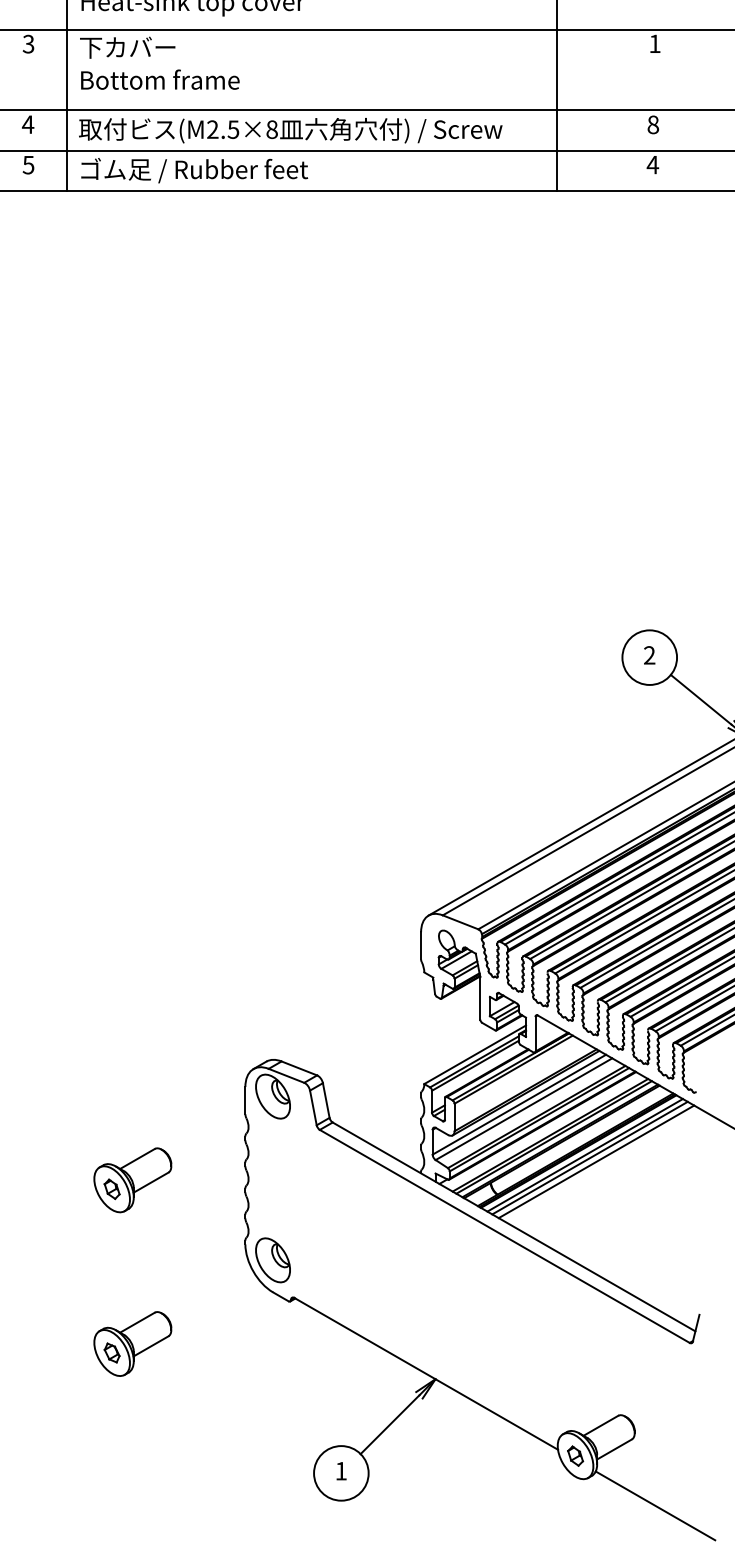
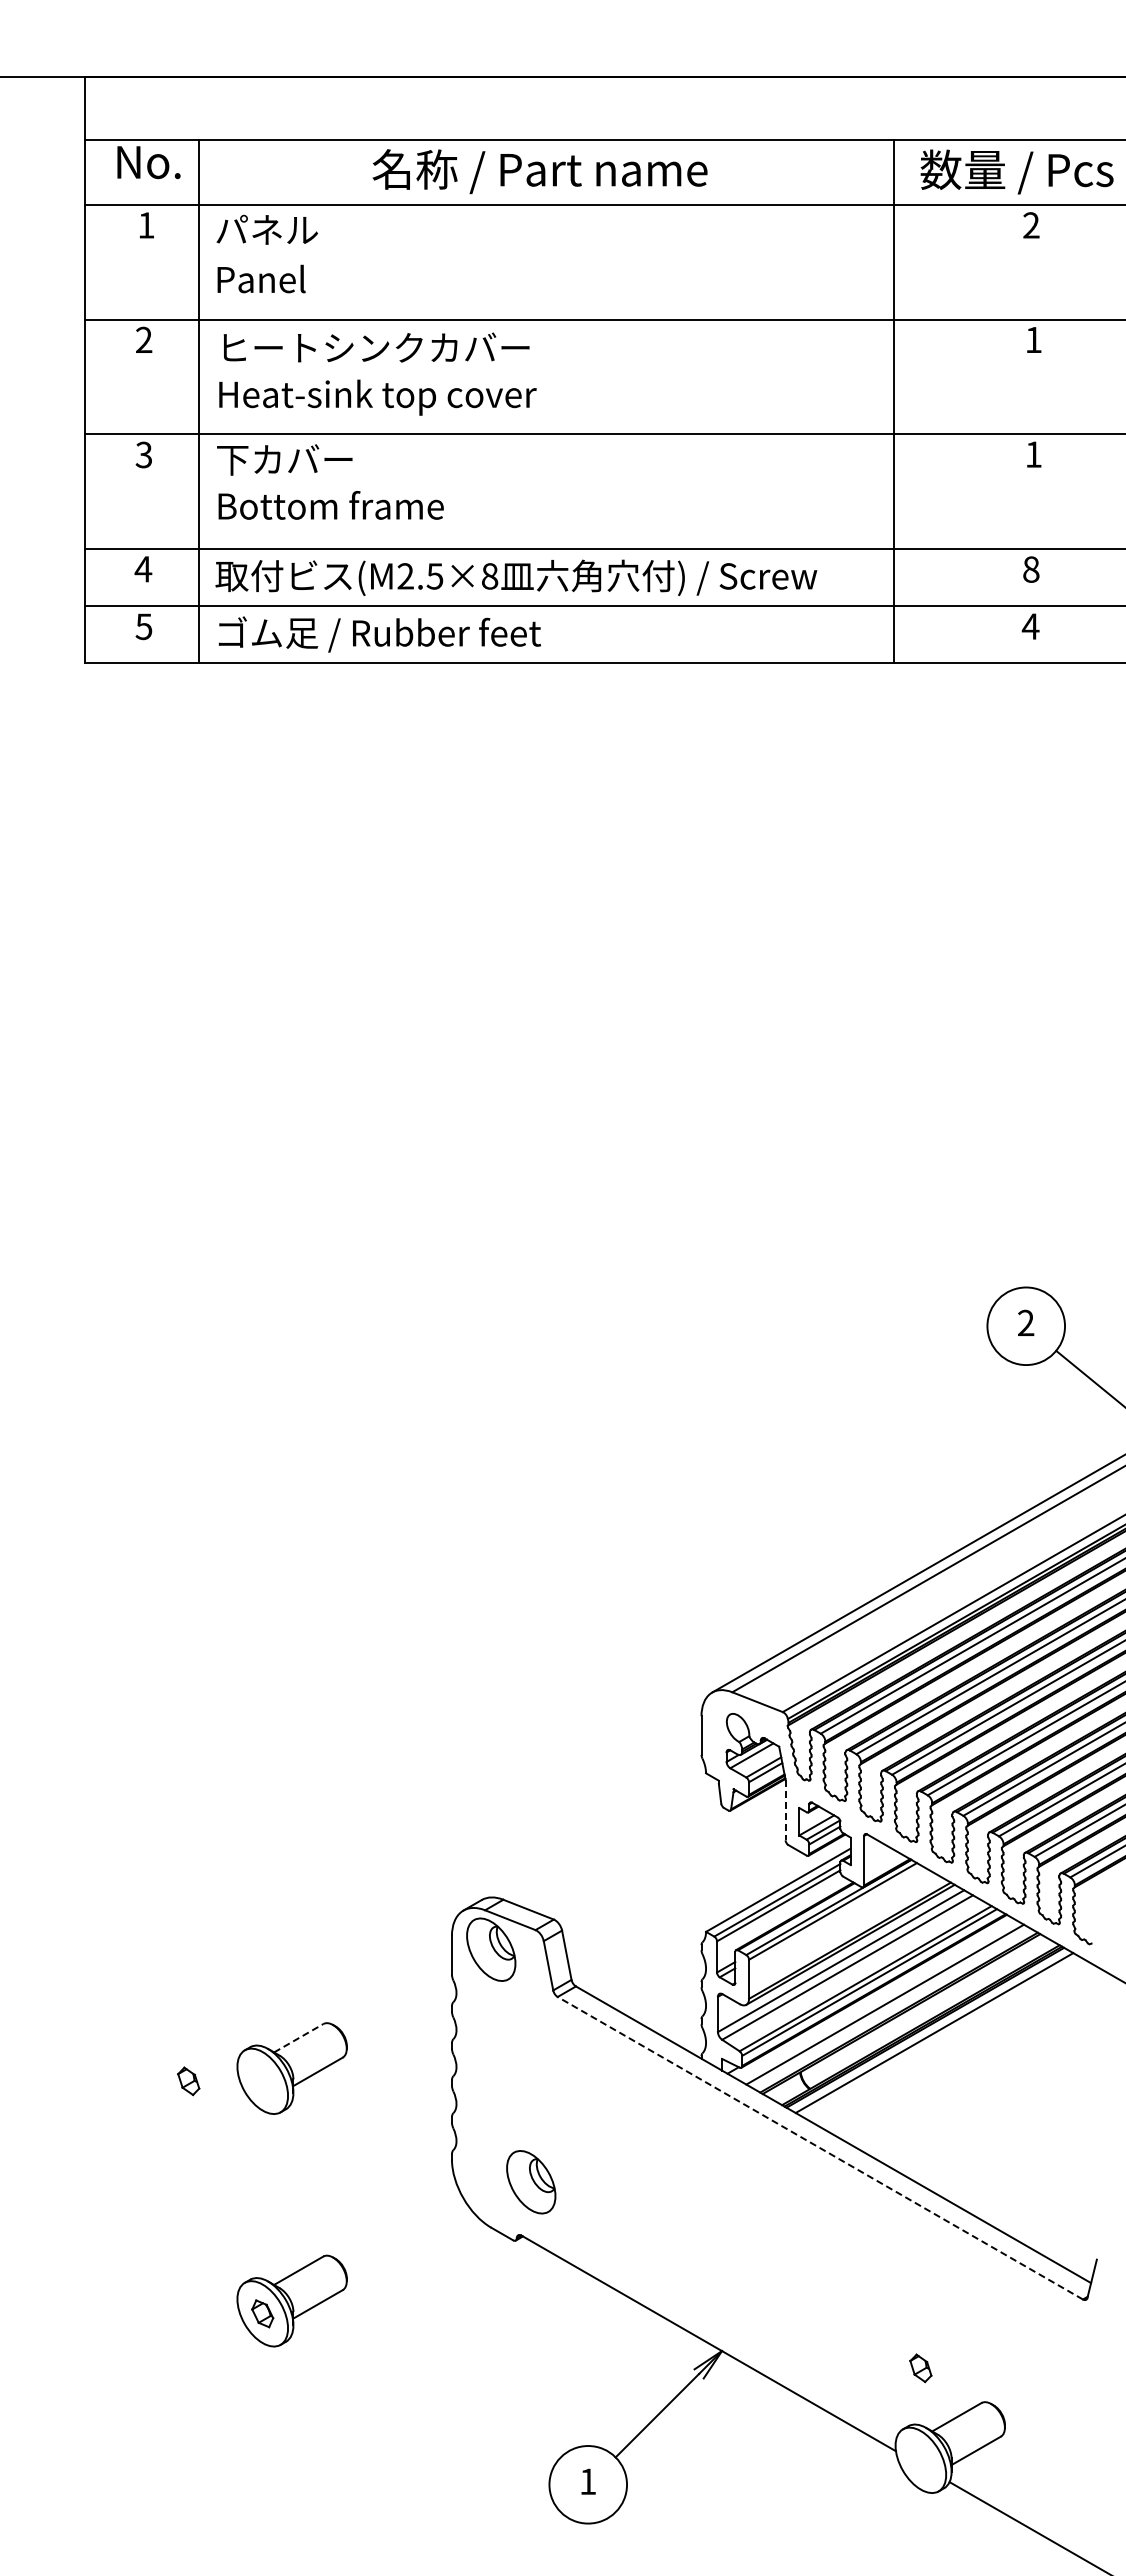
line: (480, 998) -> (785, 1810), solid -> dashed
line: (554, 1137) -> (890, 2007), removed
line: (590, 1157) -> (941, 2036), removed
line: (138, 1158) -> (299, 2037), solid -> dashed
line: (596, 1161) -> (950, 2042), removed
part: (111, 1189) -> (188, 2081), moved
line: (504, 1235) -> (819, 2147), solid -> dashed
part: (273, 1260) -> (531, 2182), moved
part: (575, 1456) -> (920, 2368), moved

